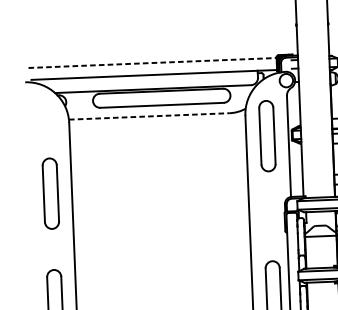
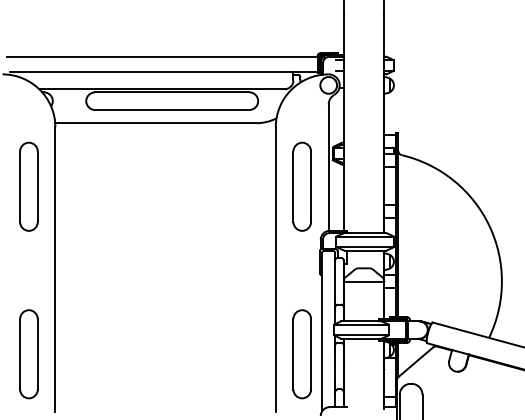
line: (153, 62) -> (163, 56), dashed -> solid
line: (149, 116) -> (155, 123), dashed -> solid
part: (266, 135) -> (301, 186), moved
part: (50, 193) -> (28, 186), moved

